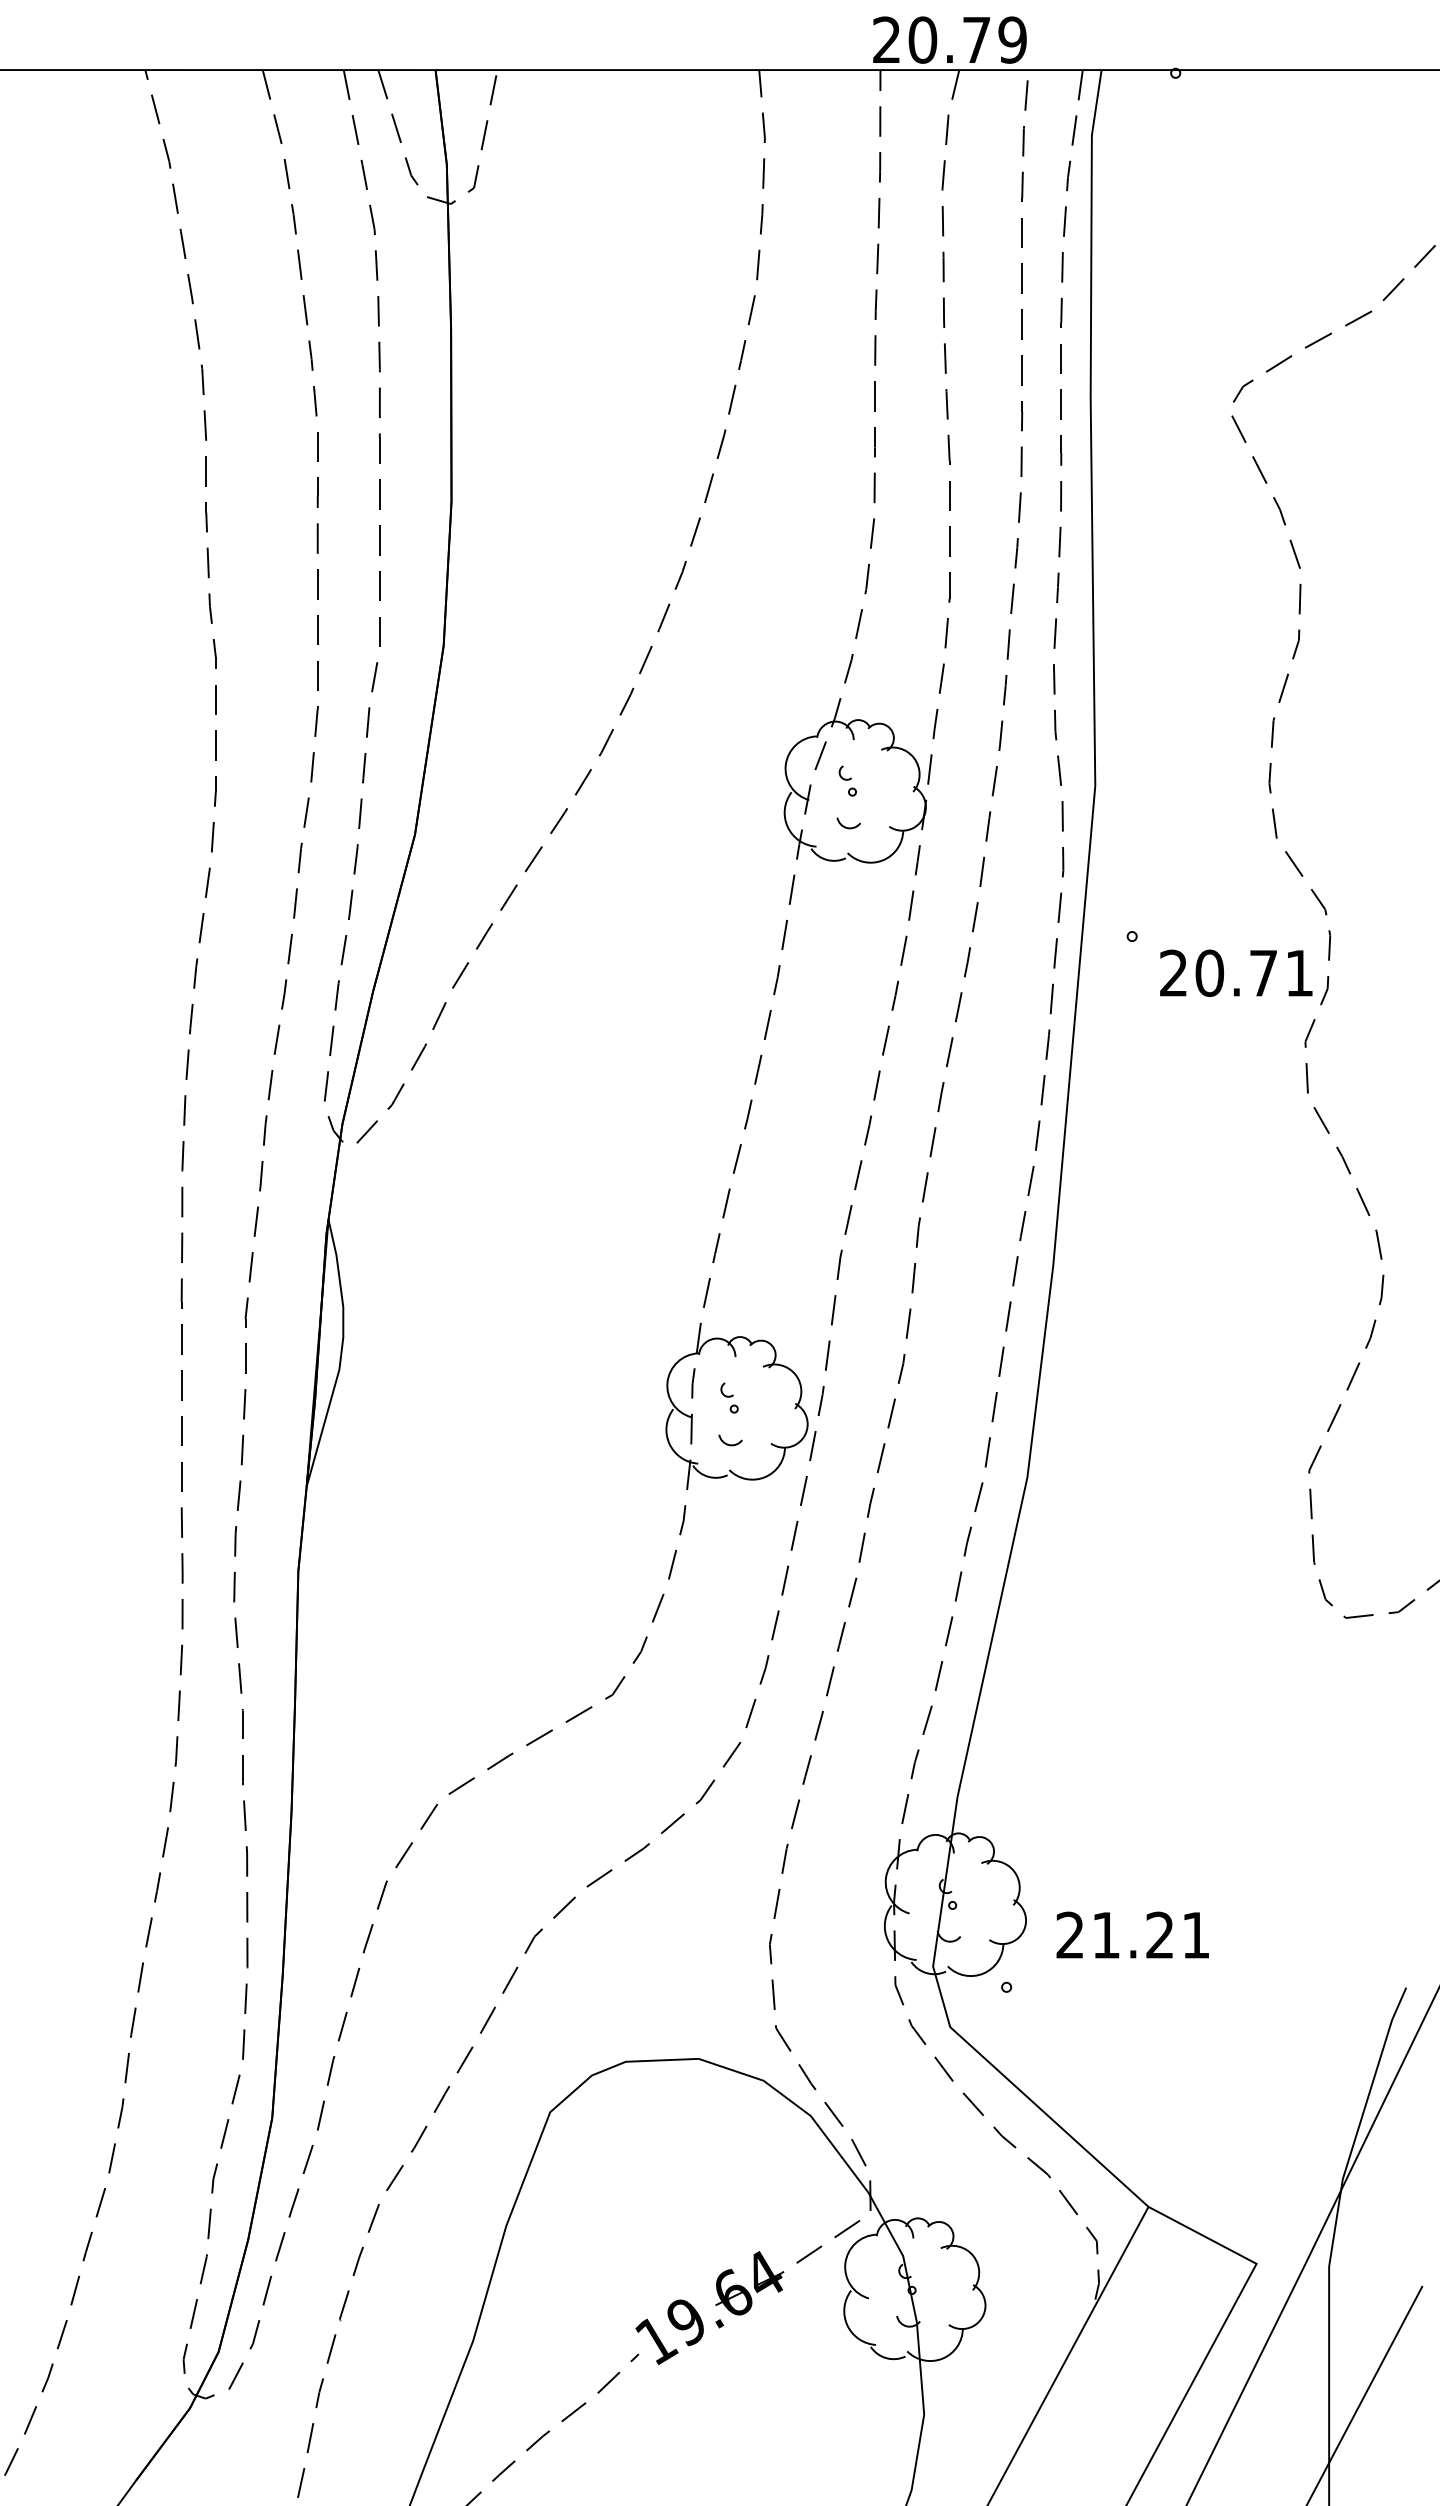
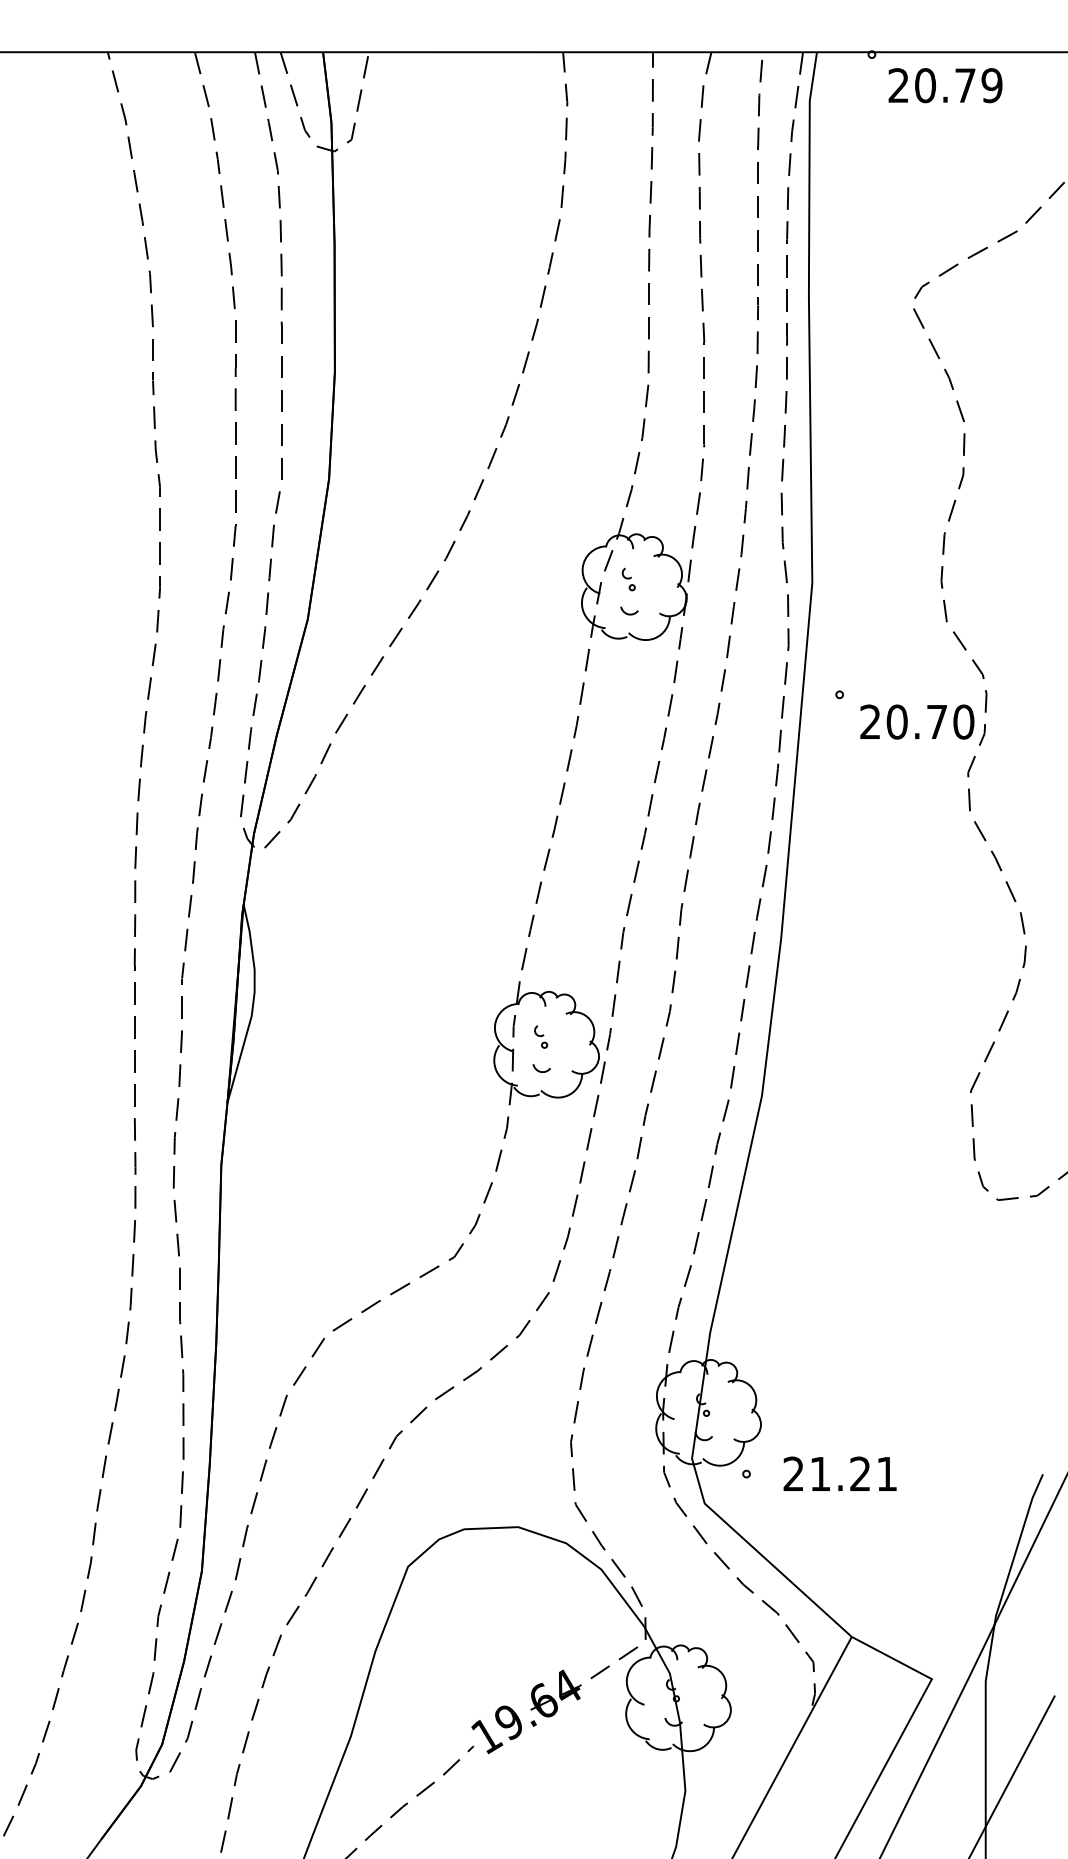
text: (949, 39) -> (945, 85), moved
text: (1299, 972) -> (963, 721), 20.71 -> 20.70
text: (1132, 1934) -> (839, 1473), moved

